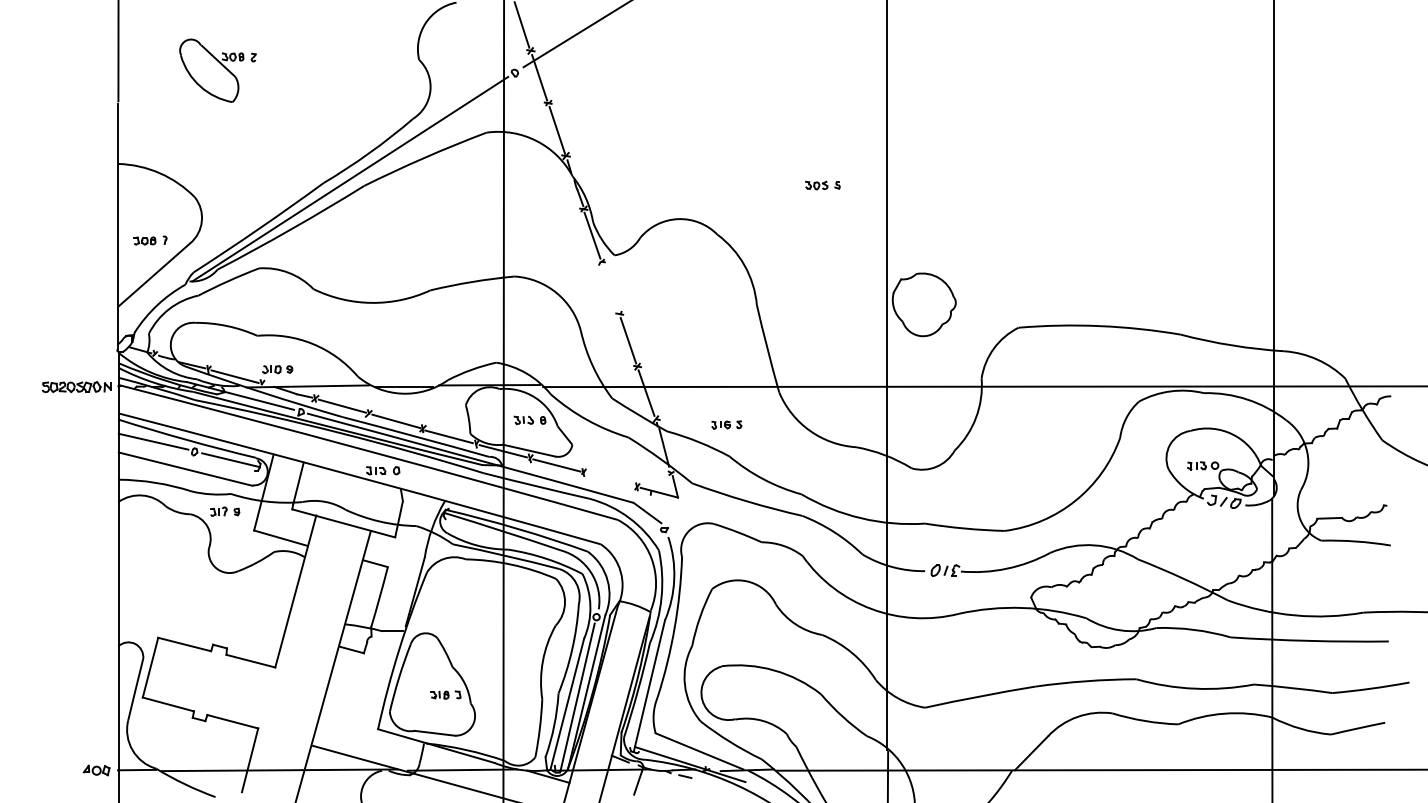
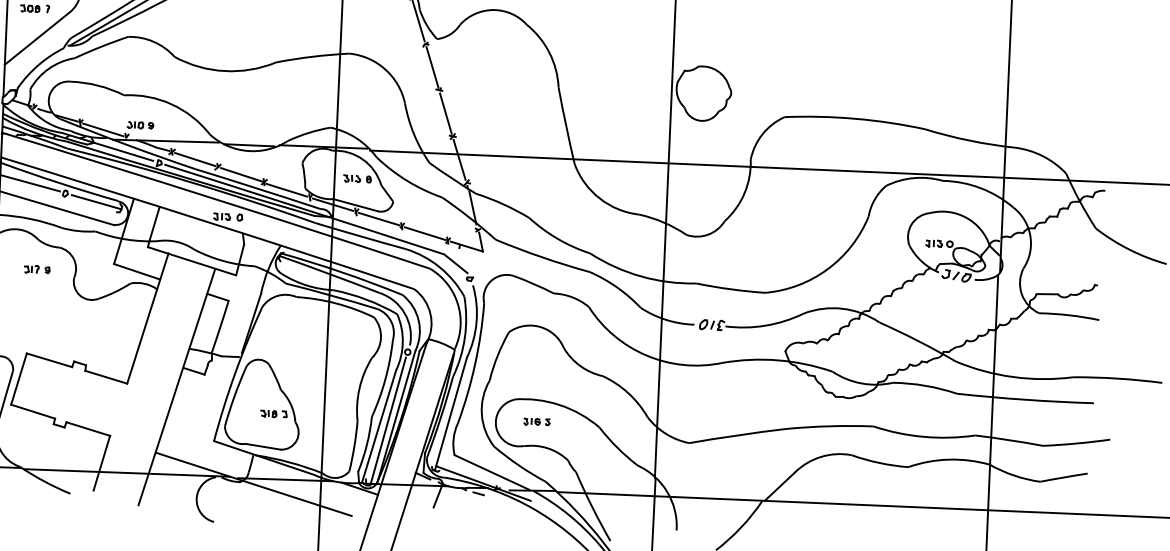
line: (610, 288) -> (432, 67), added
part: (726, 424) -> (536, 421), moved
line: (610, 479) -> (425, 233), added
part: (225, 511) -> (37, 269), moved

